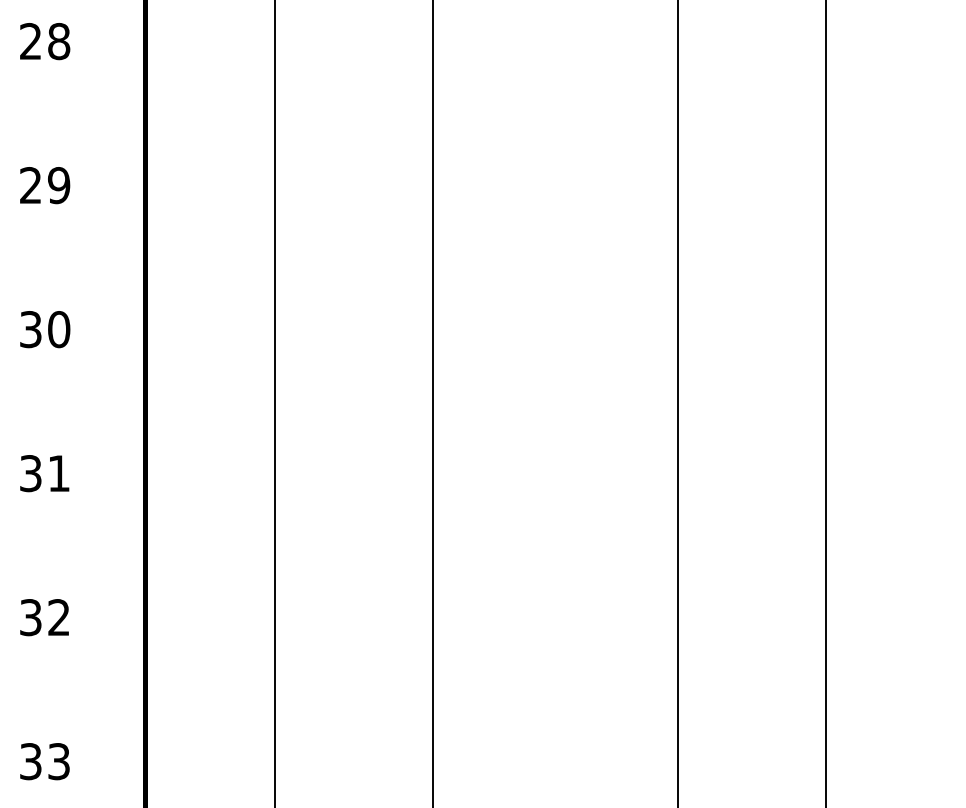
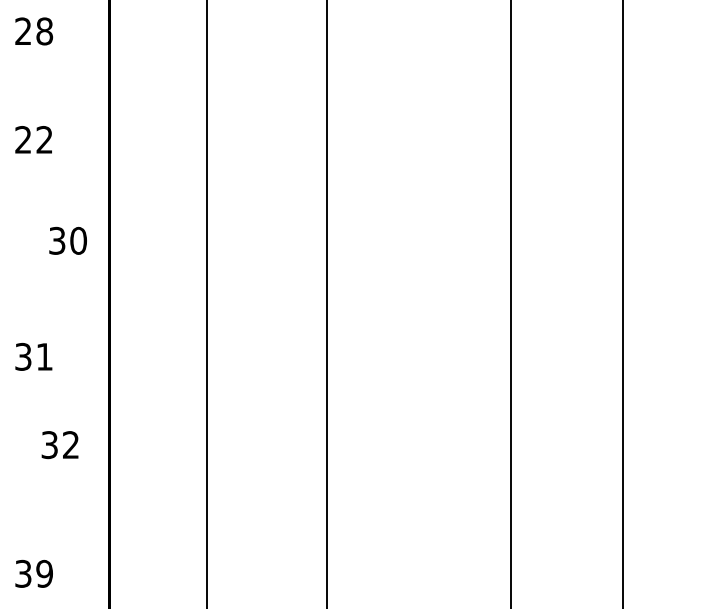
text: (59, 185) -> (44, 139), 29 -> 22
text: (45, 329) -> (68, 240), moved
text: (44, 617) -> (60, 444), moved
text: (59, 761) -> (44, 573), 33 -> 39

